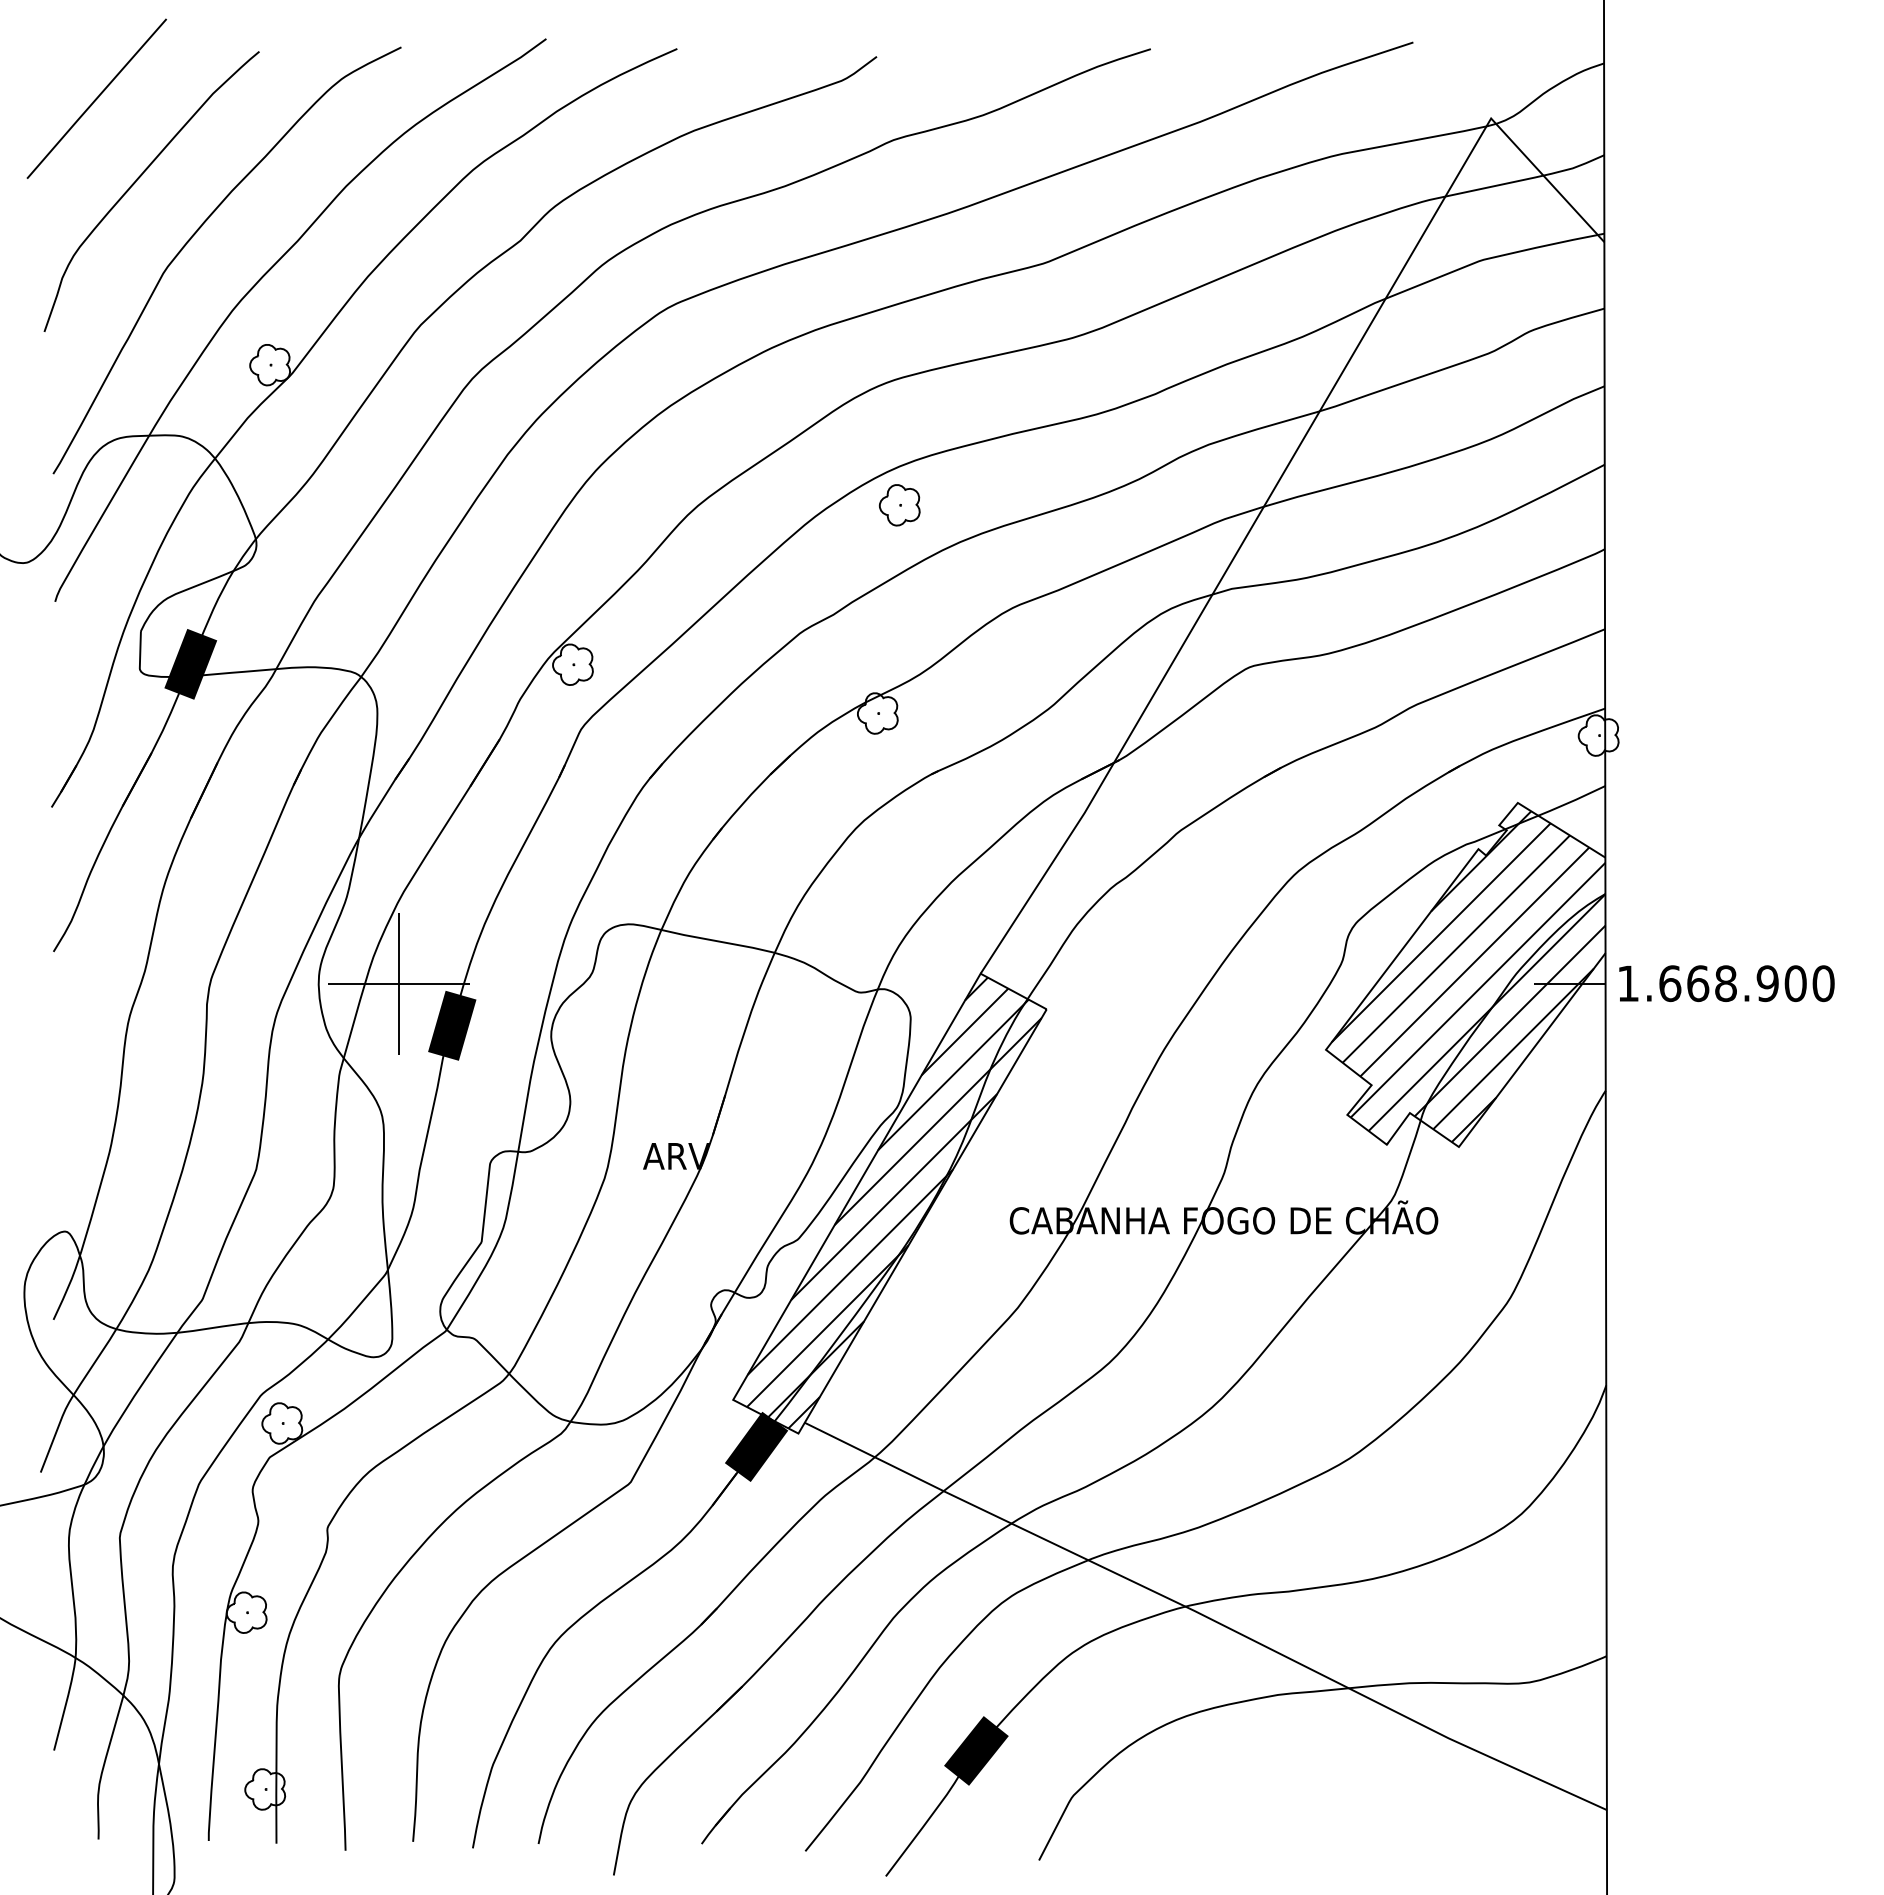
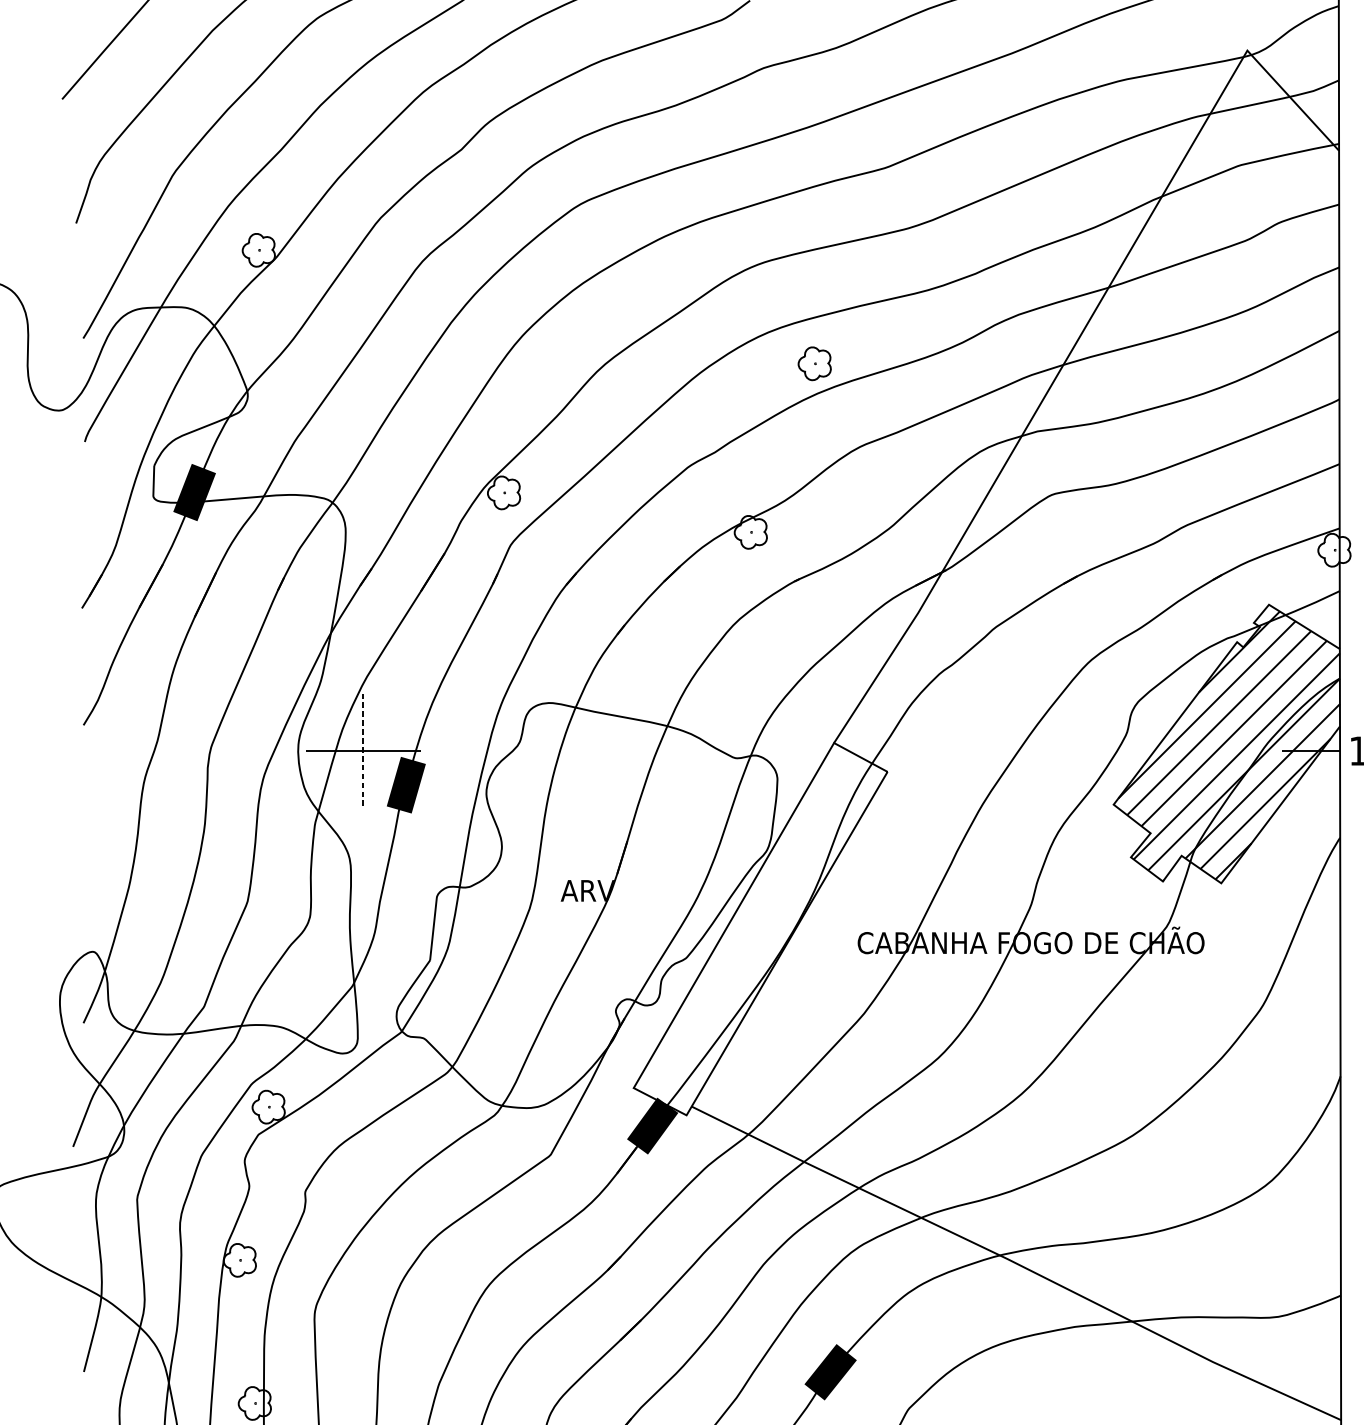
part: (899, 505) -> (814, 363), moved
line: (399, 984) -> (363, 751), solid -> dashed
hatch: (894, 1202) -> (764, 928), removed

